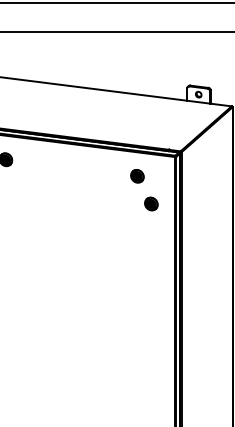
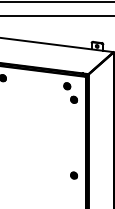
part: (150, 358) -> (73, 175), added

